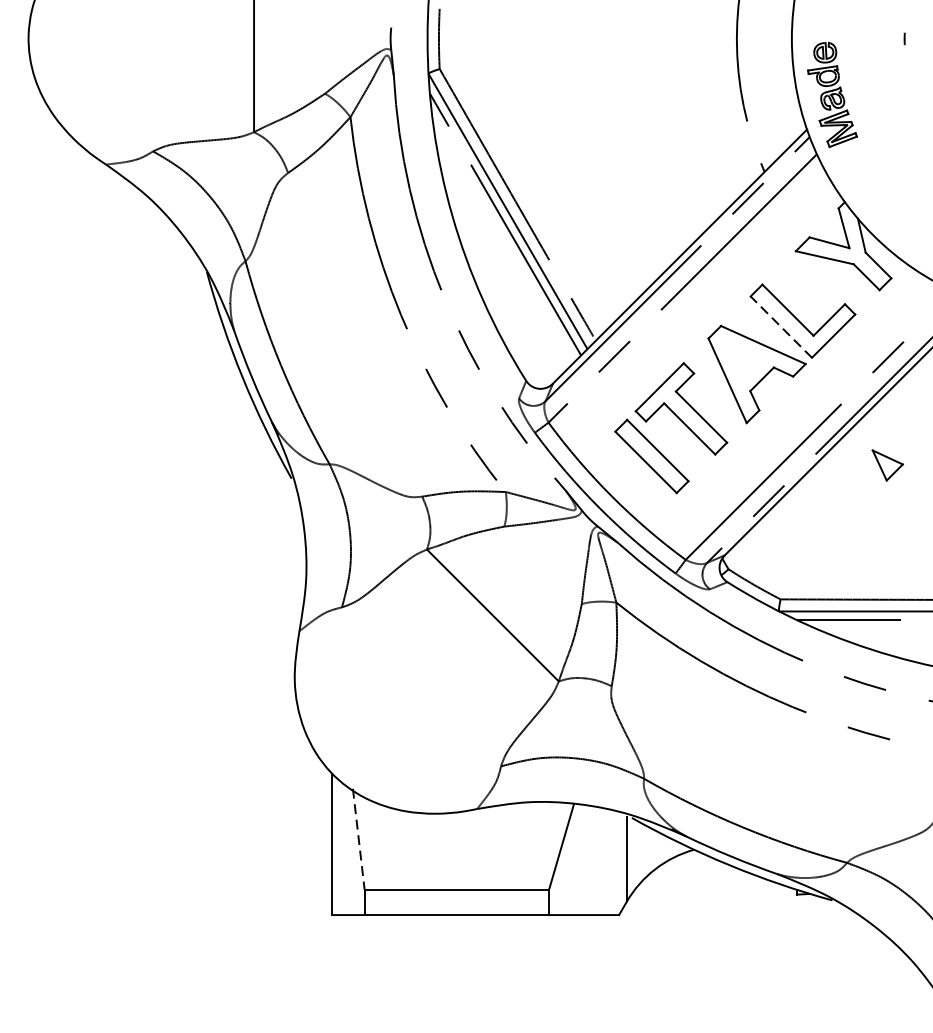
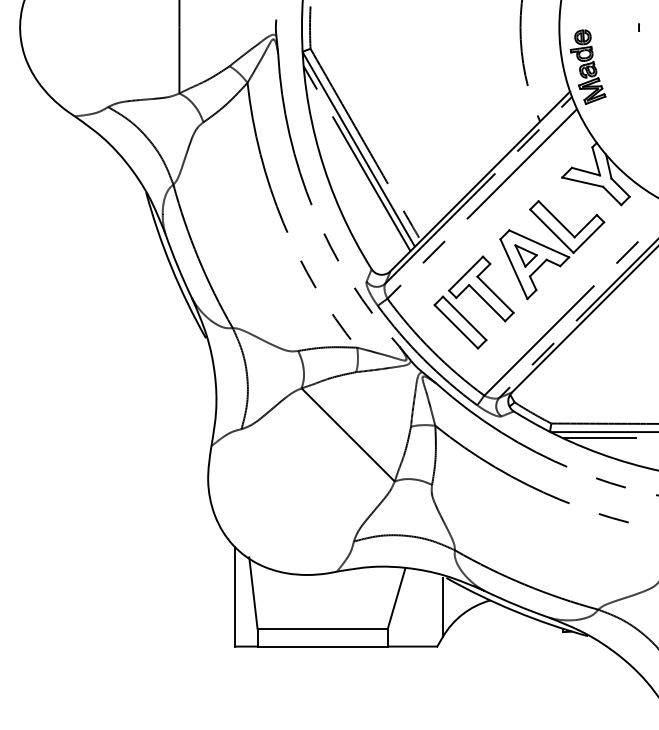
line: (780, 327) -> (551, 231), dashed -> solid
part: (886, 464) -> (525, 255), moved
line: (358, 839) -> (253, 593), dashed -> solid

